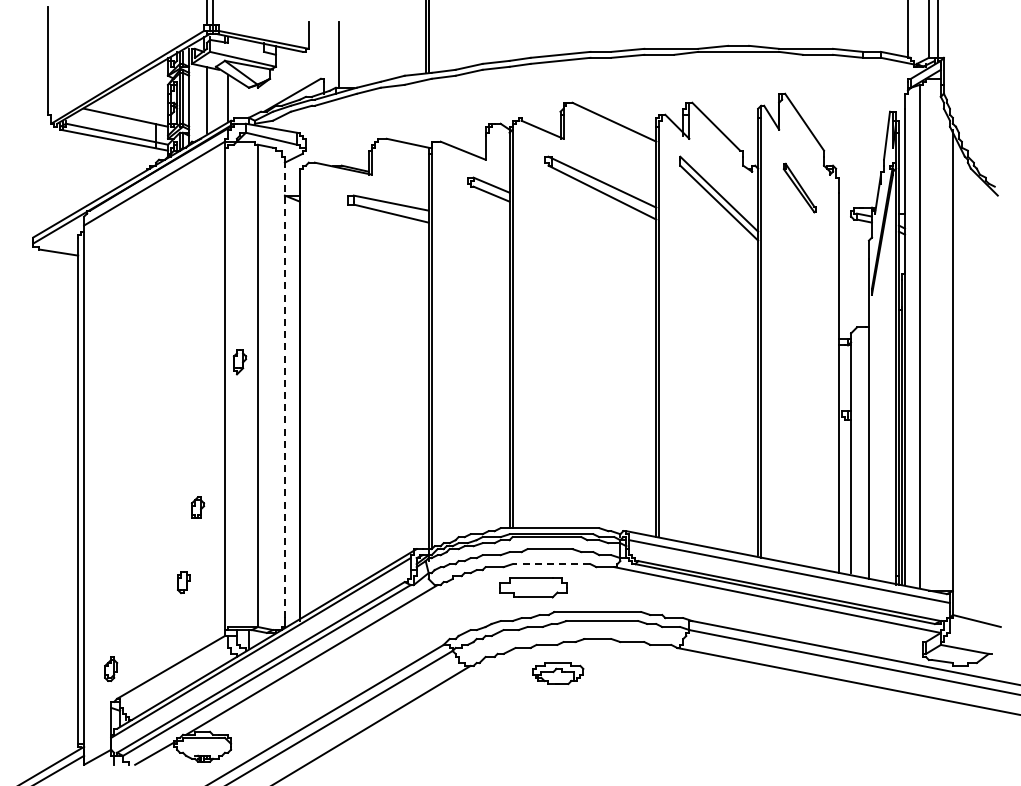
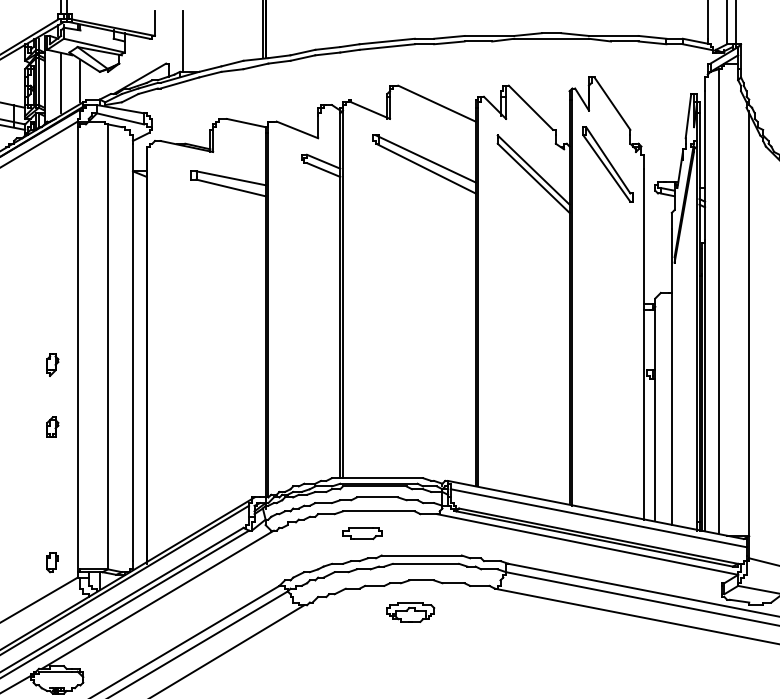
part: (799, 187) -> (607, 163), size x1.67
part: (240, 362) -> (53, 364), moved
line: (284, 391) -> (132, 352), dashed -> solid
part: (198, 507) -> (53, 426), moved
line: (551, 564) -> (378, 511), dashed -> solid
part: (183, 582) -> (52, 562), moved
part: (533, 588) -> (362, 533), size x0.62
part: (558, 673) -> (411, 612), moved

